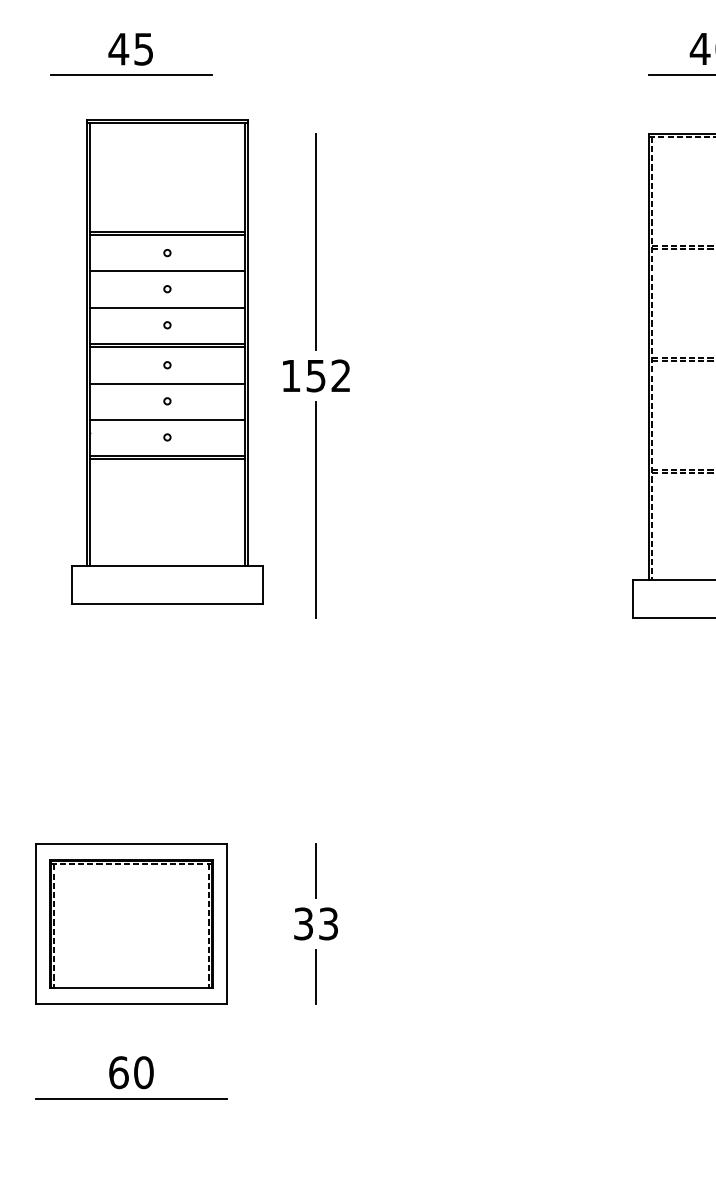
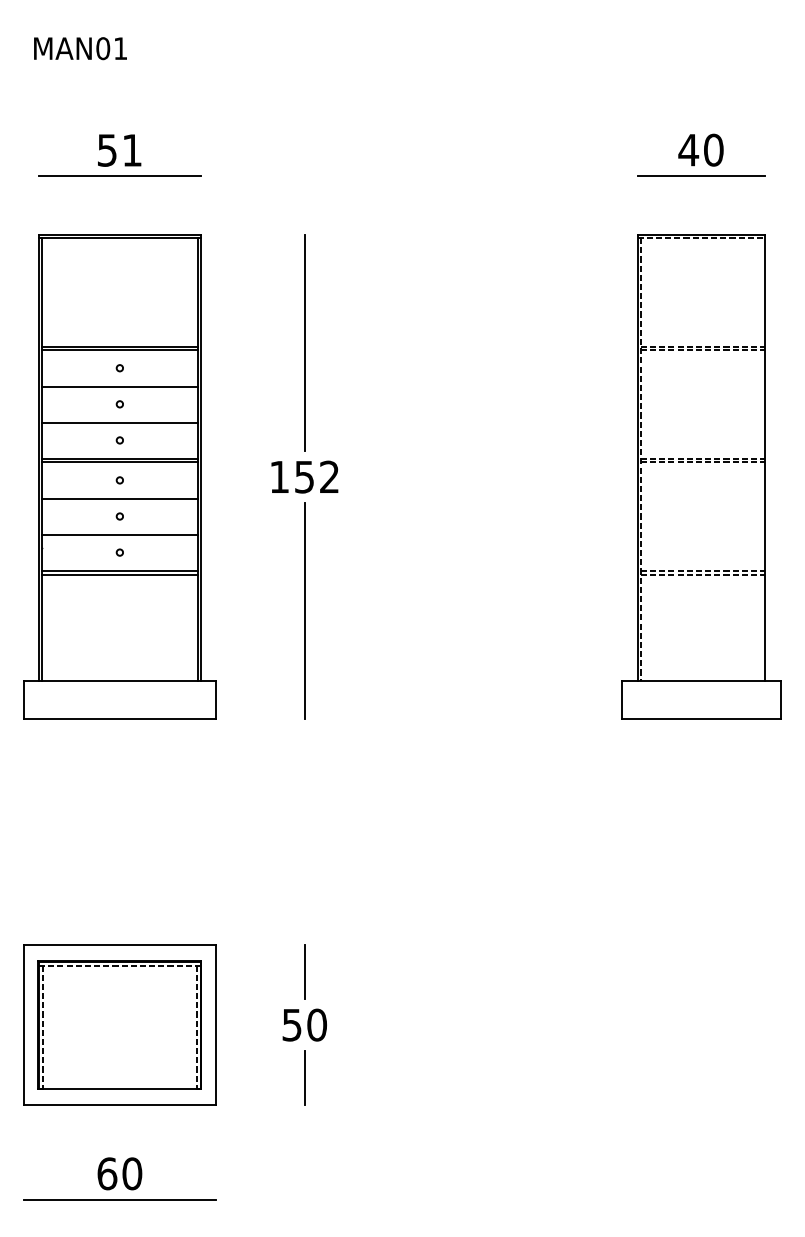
text: (130, 49) -> (118, 150), 45 -> 51
part: (167, 361) -> (119, 476), moved
text: (316, 923) -> (304, 1024), 33 -> 50

